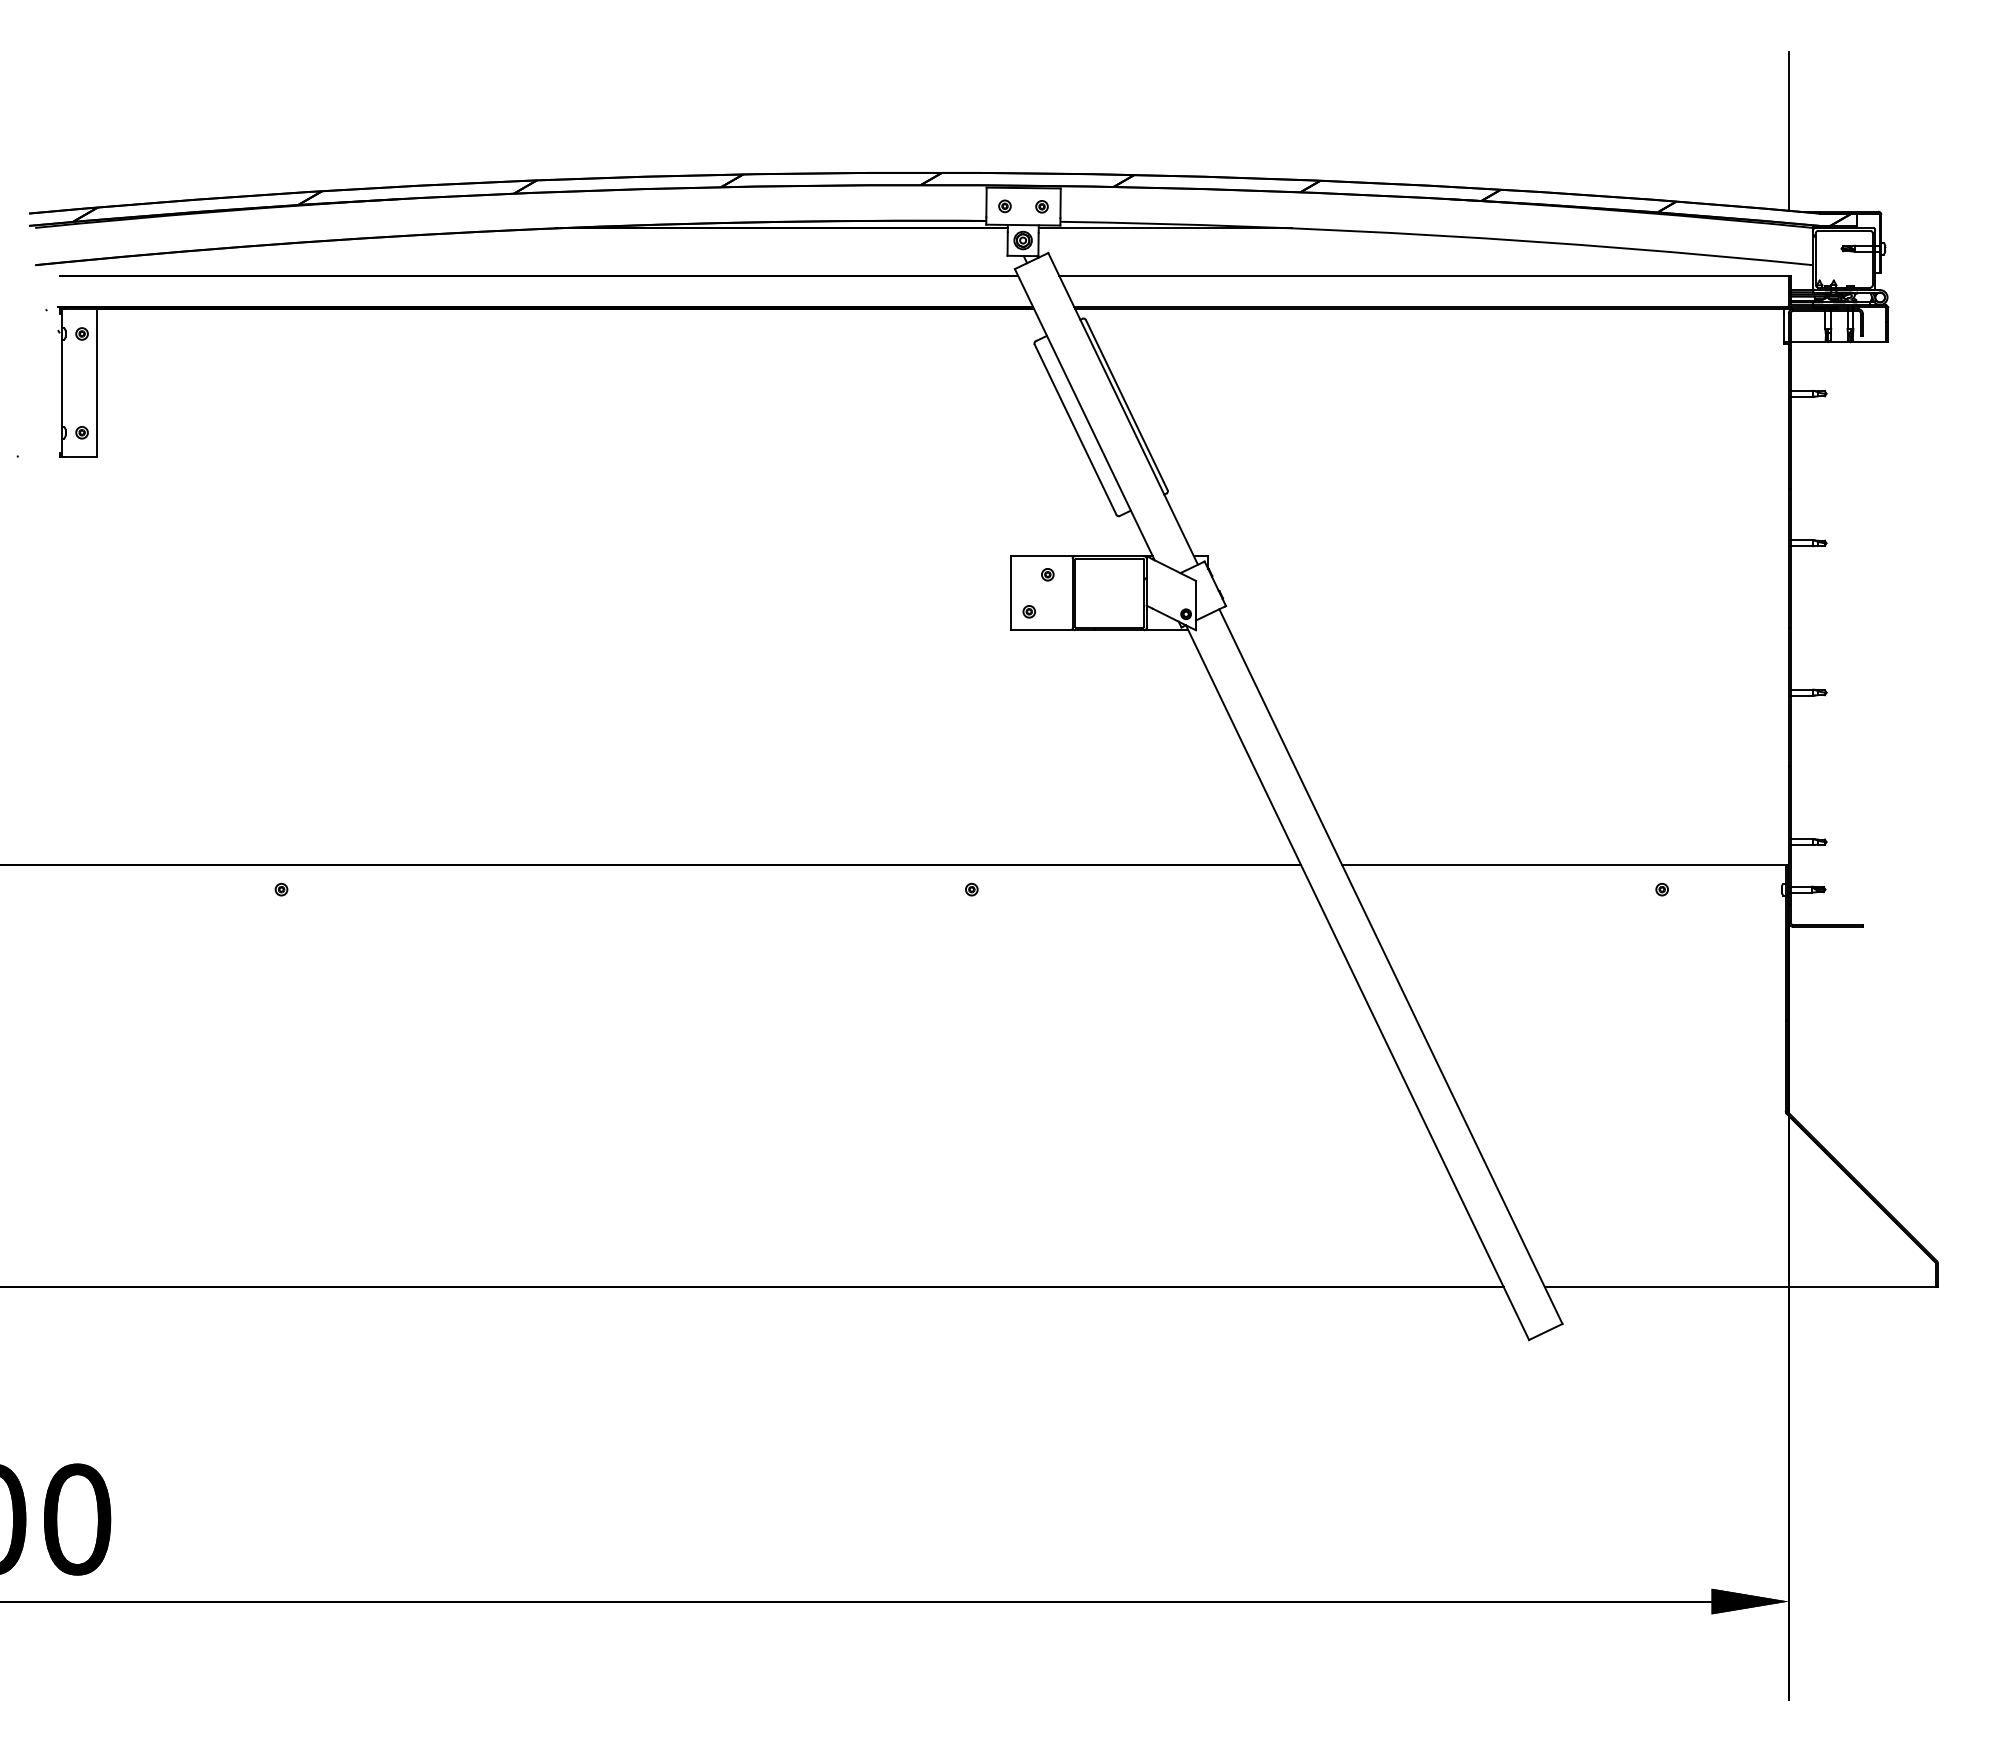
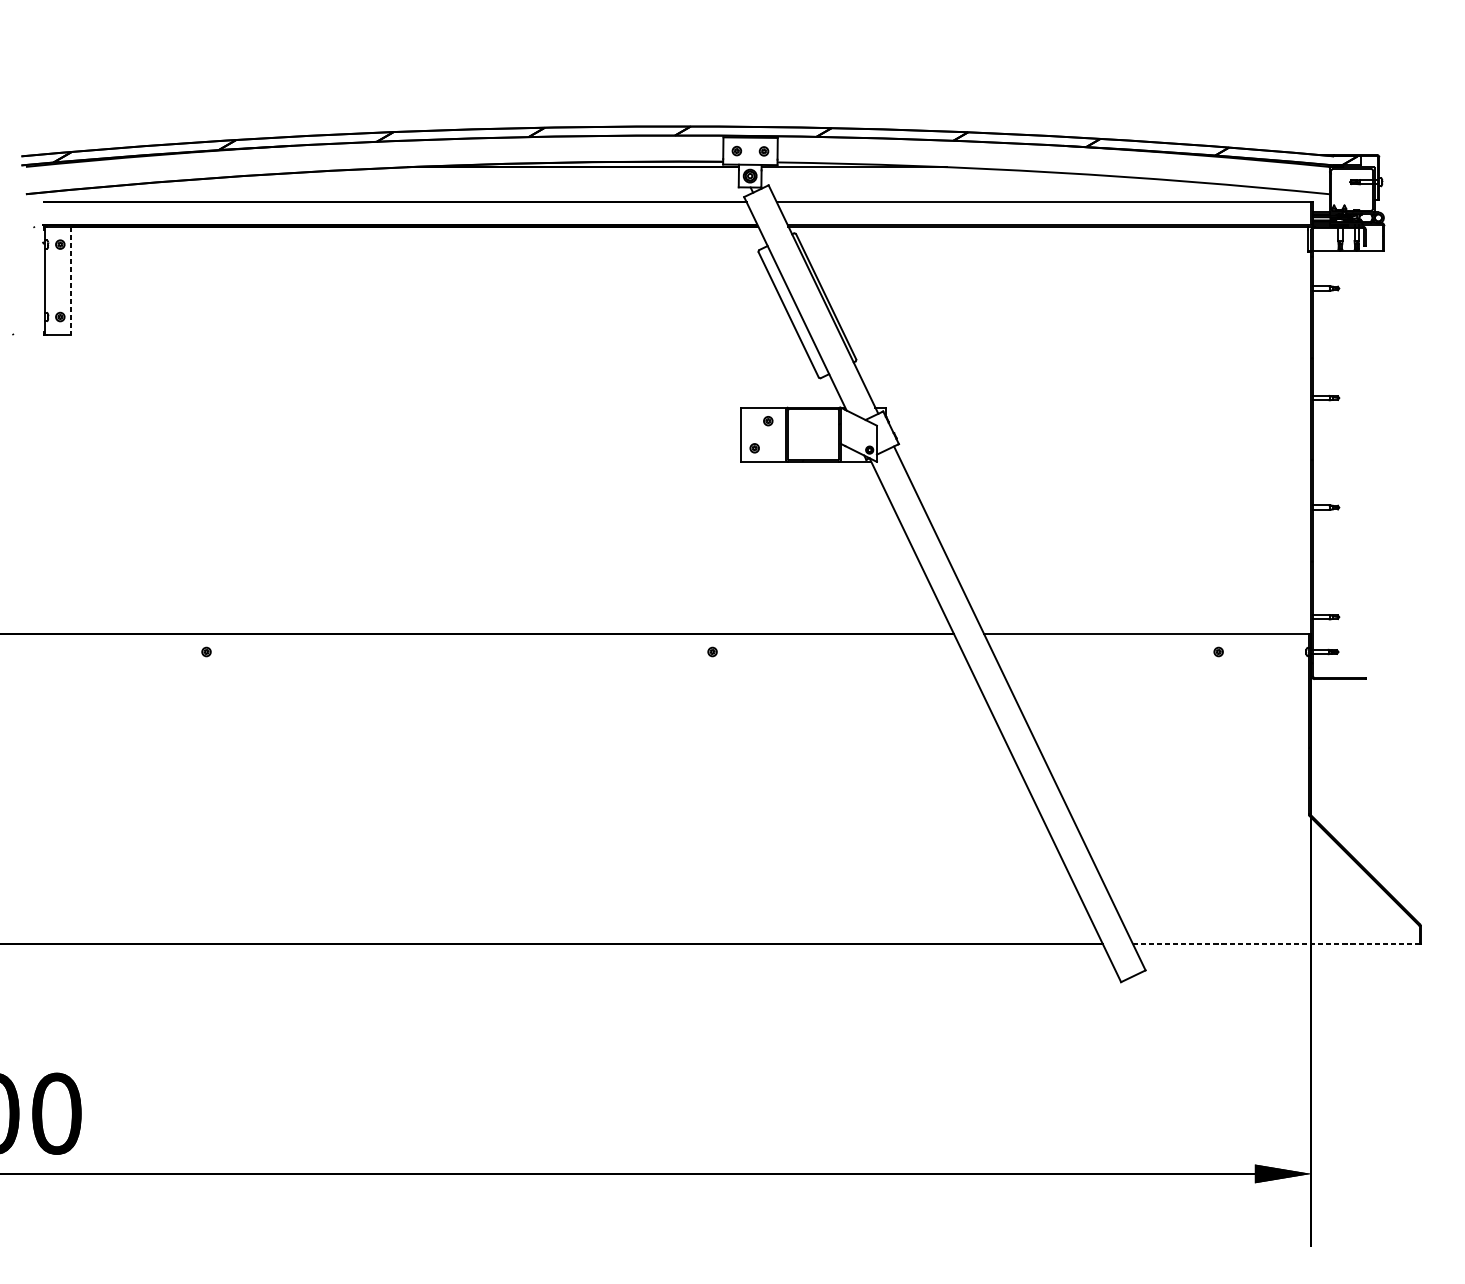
line: (1788, 131) -> (1311, 96), removed
line: (96, 383) -> (70, 280), solid -> dashed
line: (1740, 1287) -> (1276, 943), solid -> dashed

